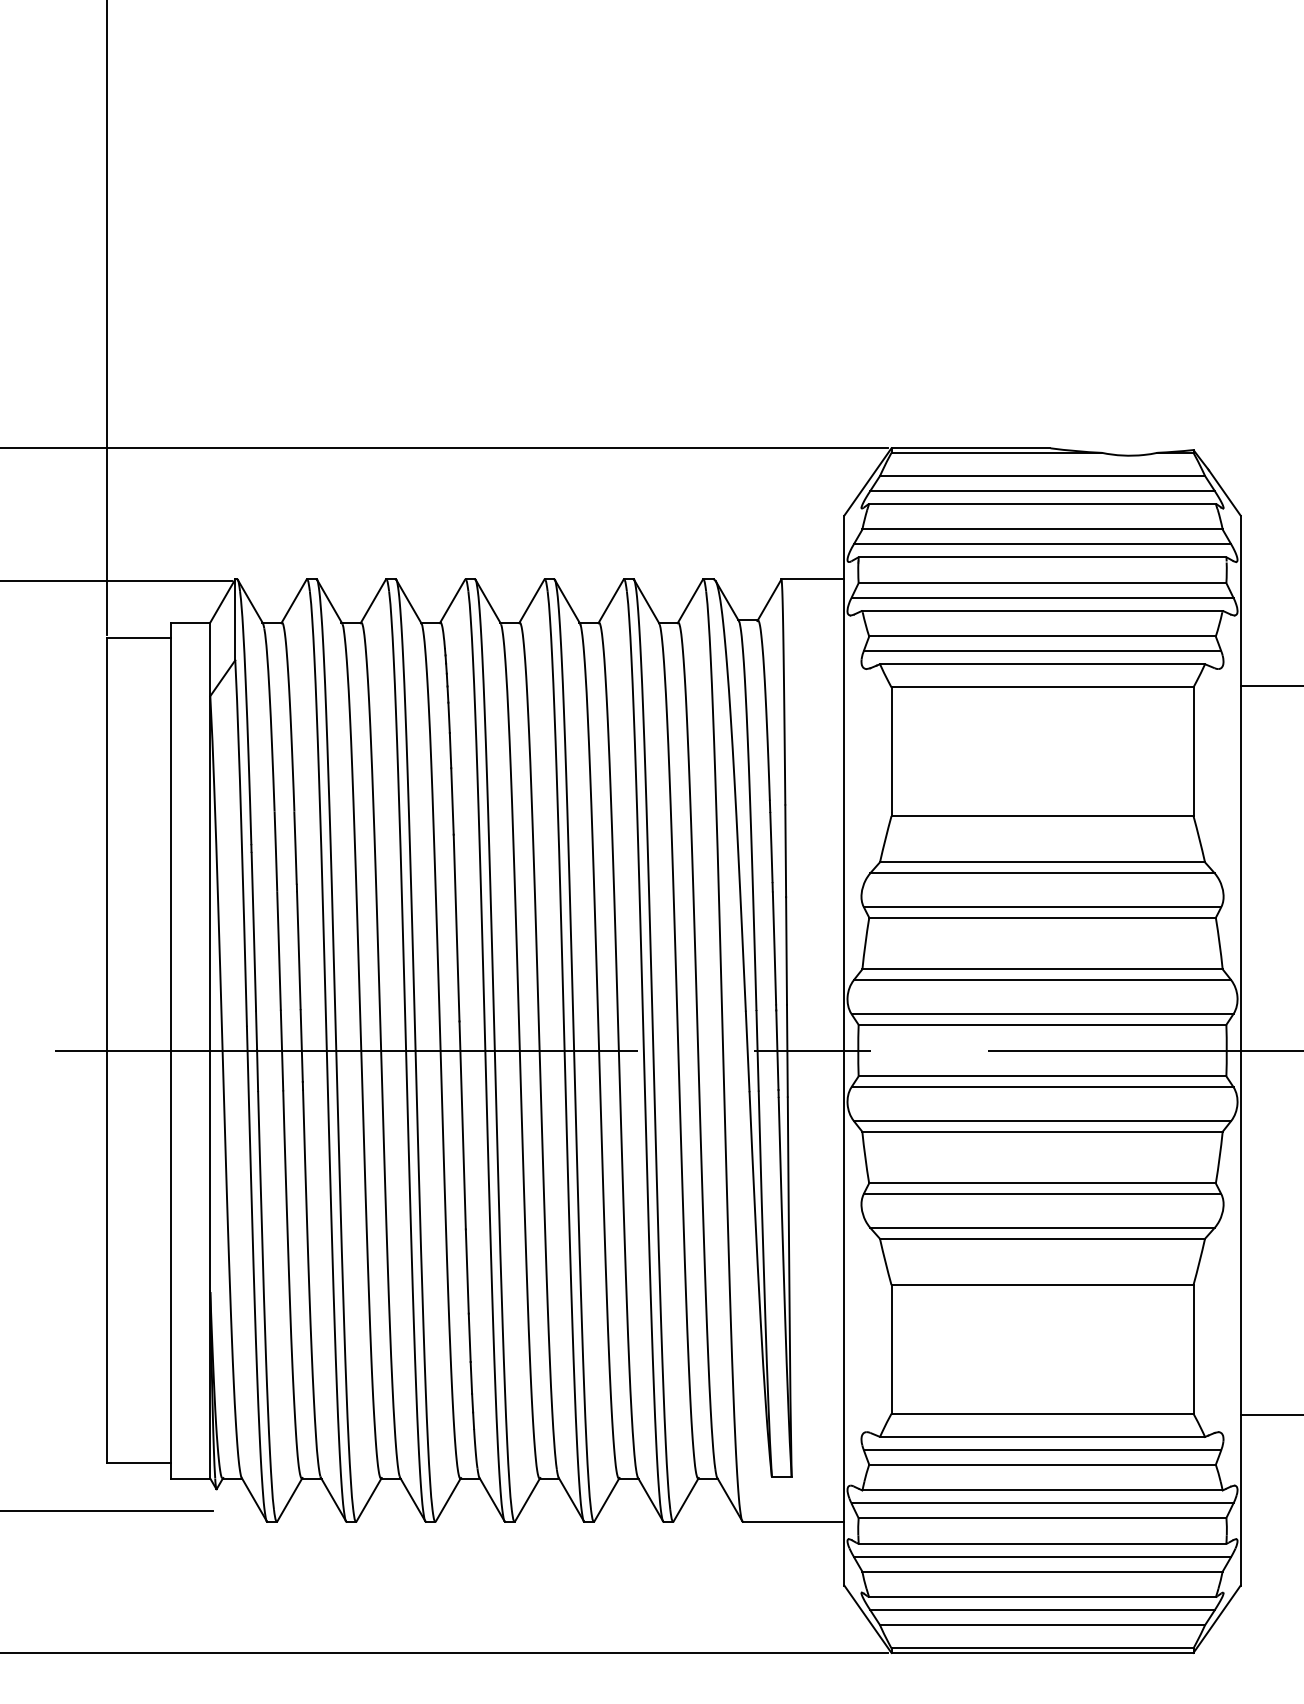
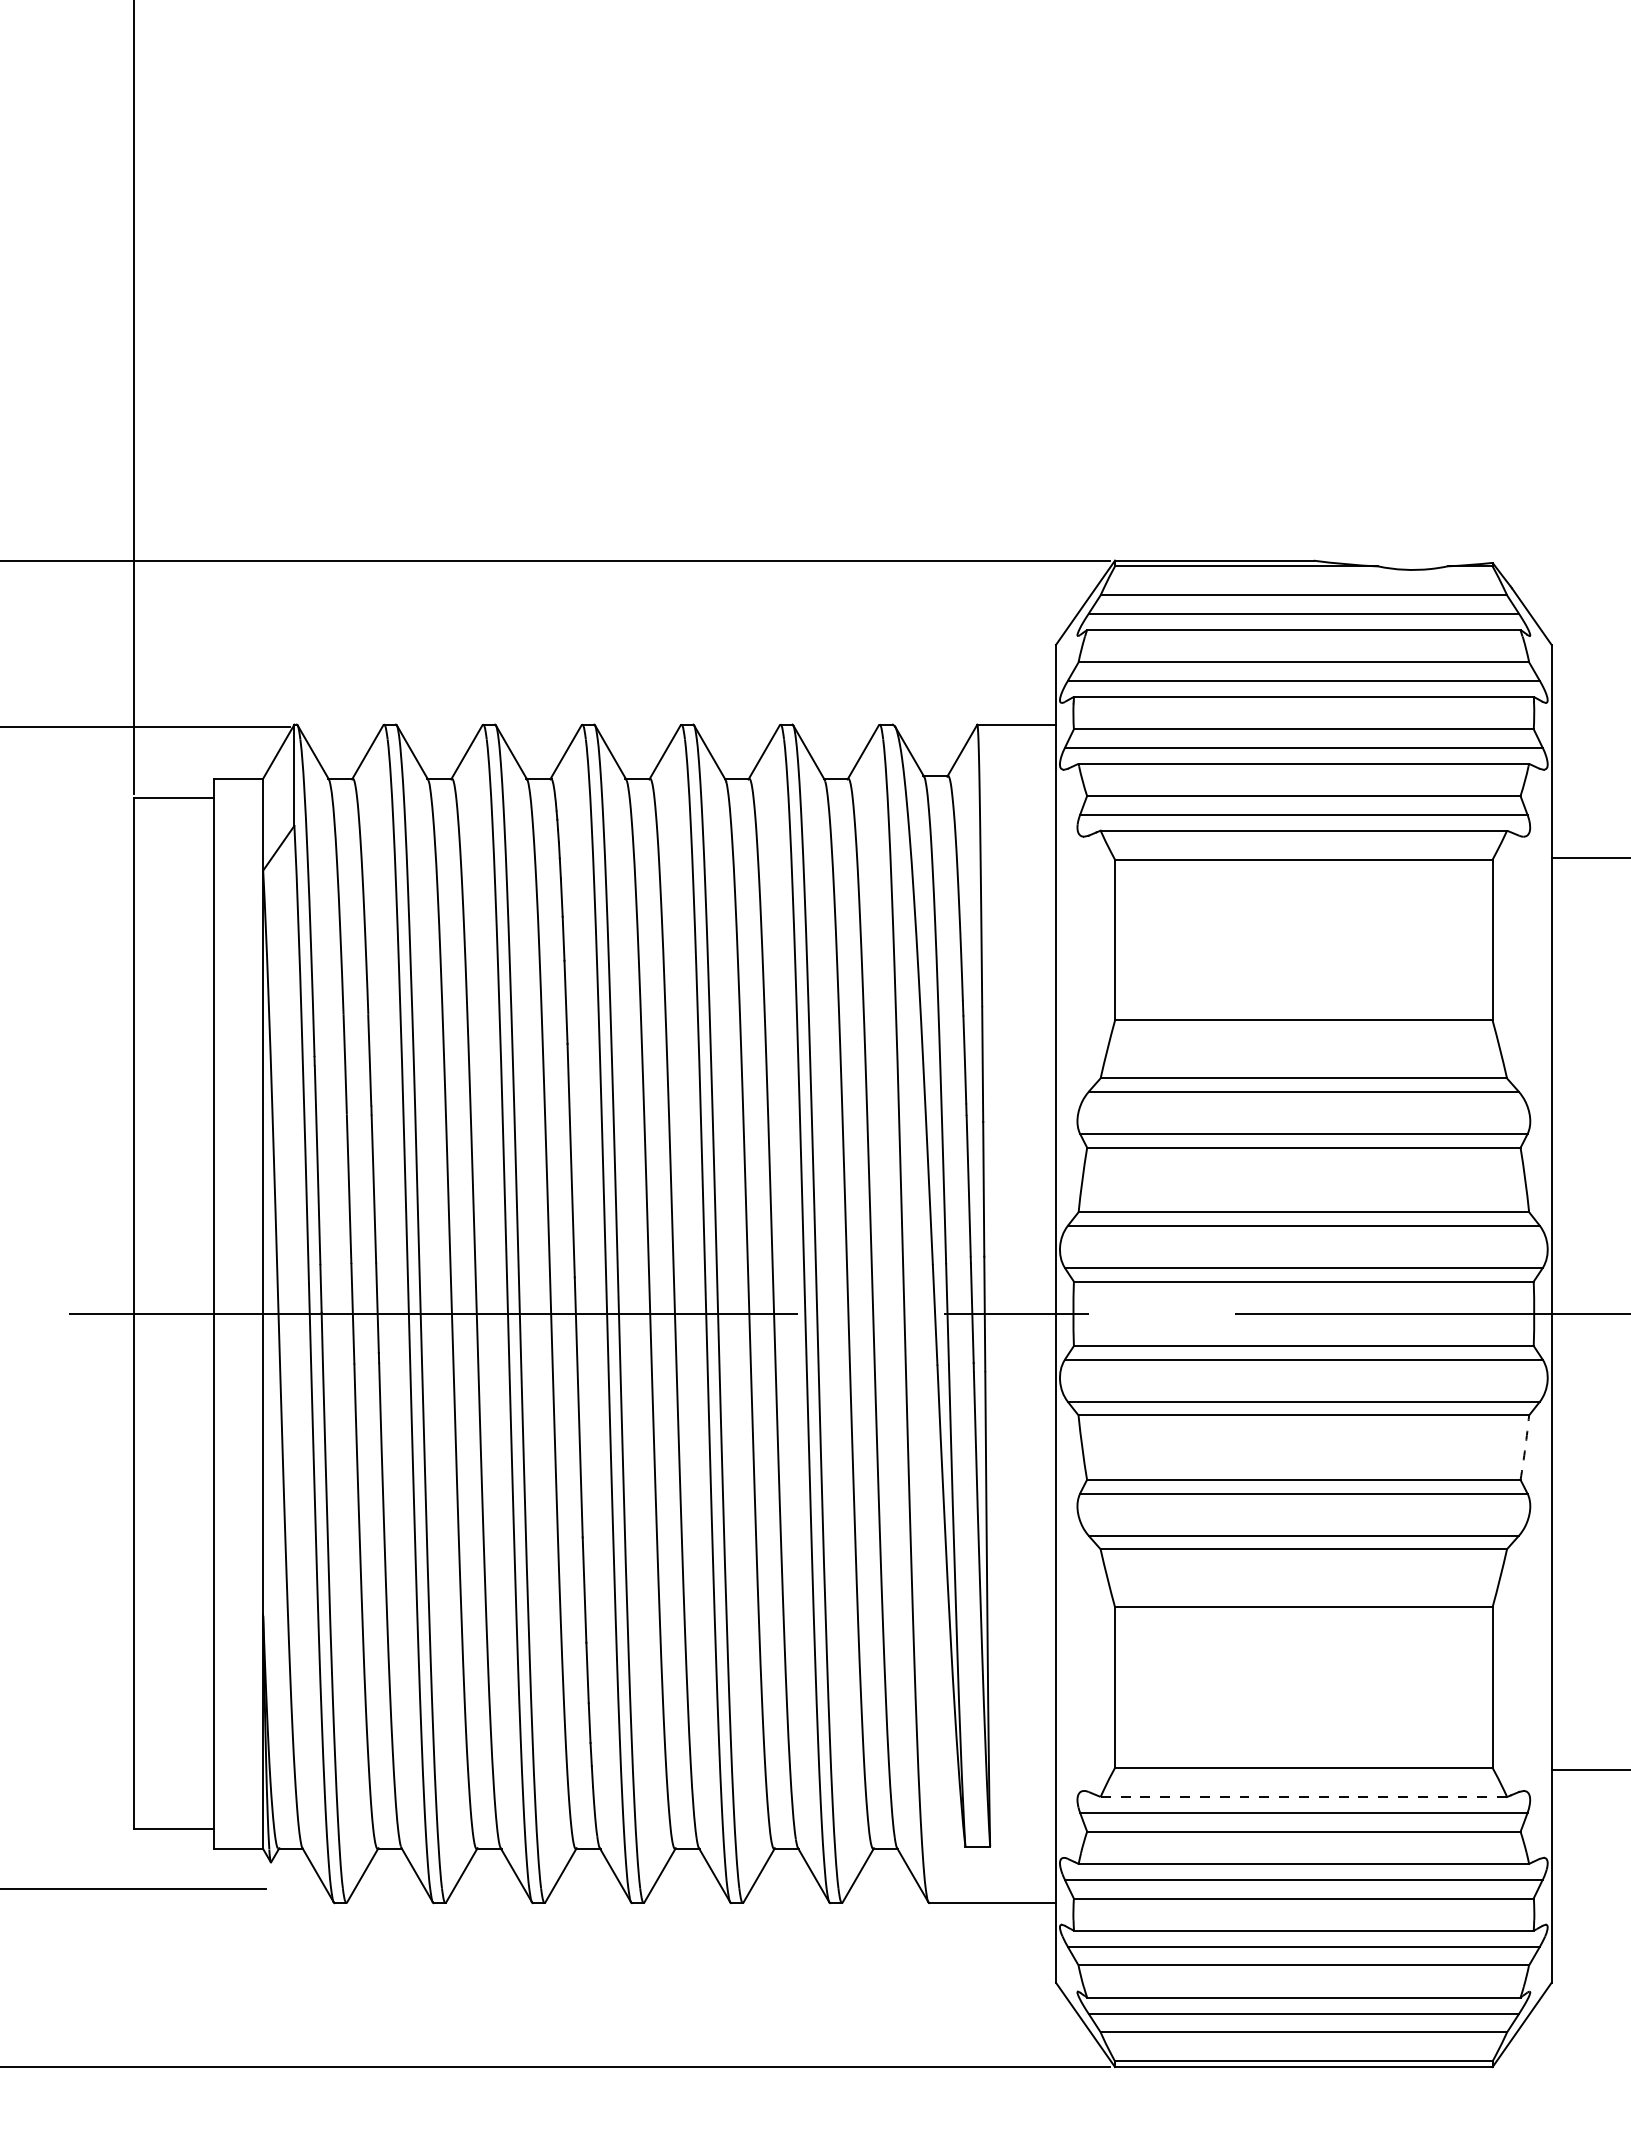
arc: (1219, 1157) -> (1525, 1447), solid -> dashed
line: (1042, 1437) -> (1303, 1797), solid -> dashed

